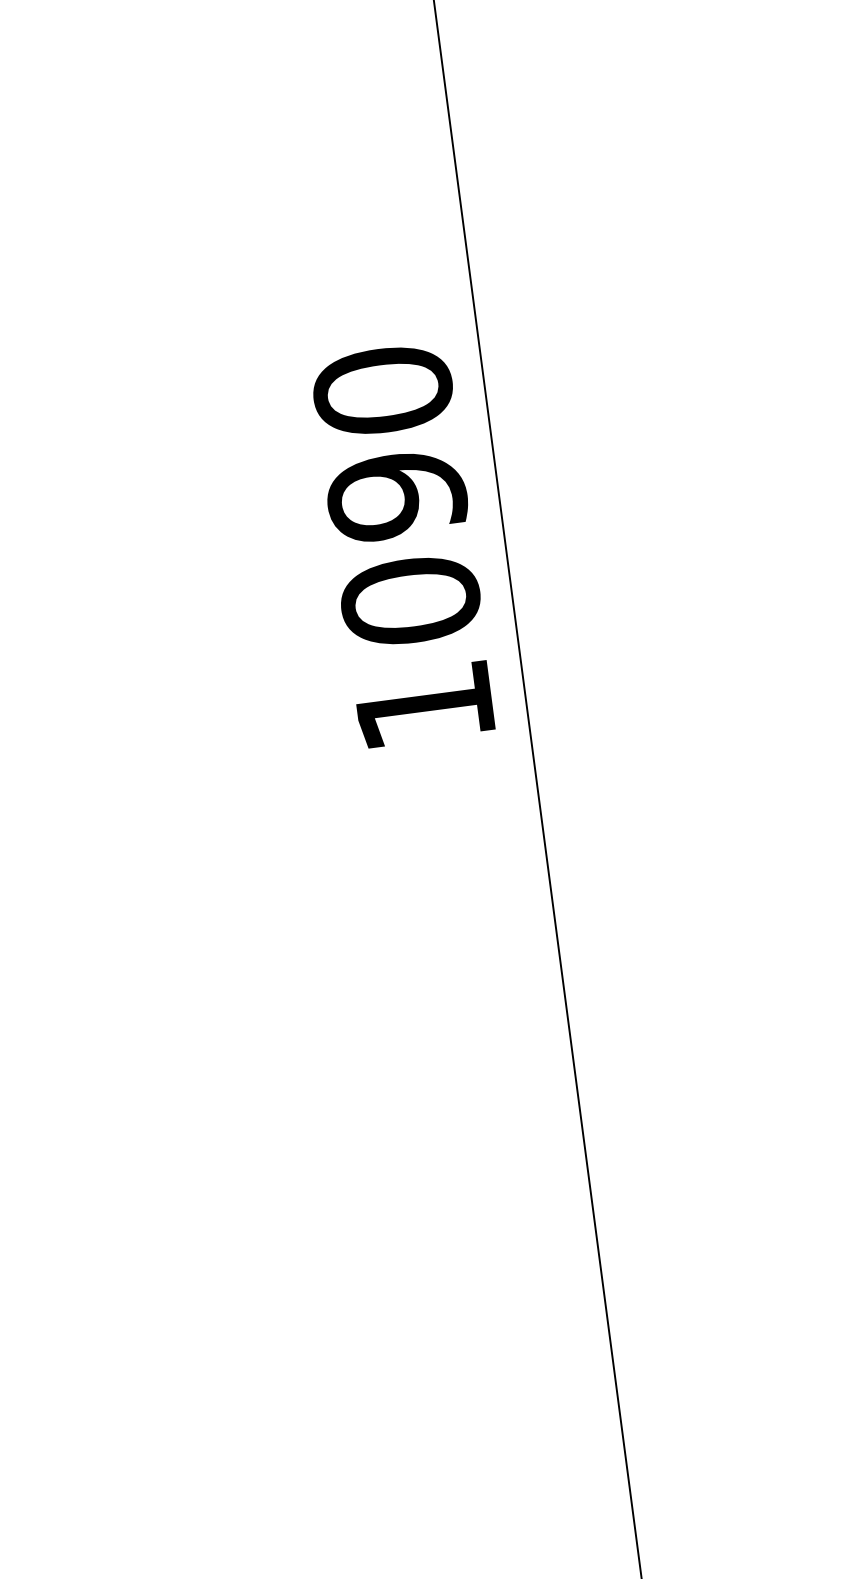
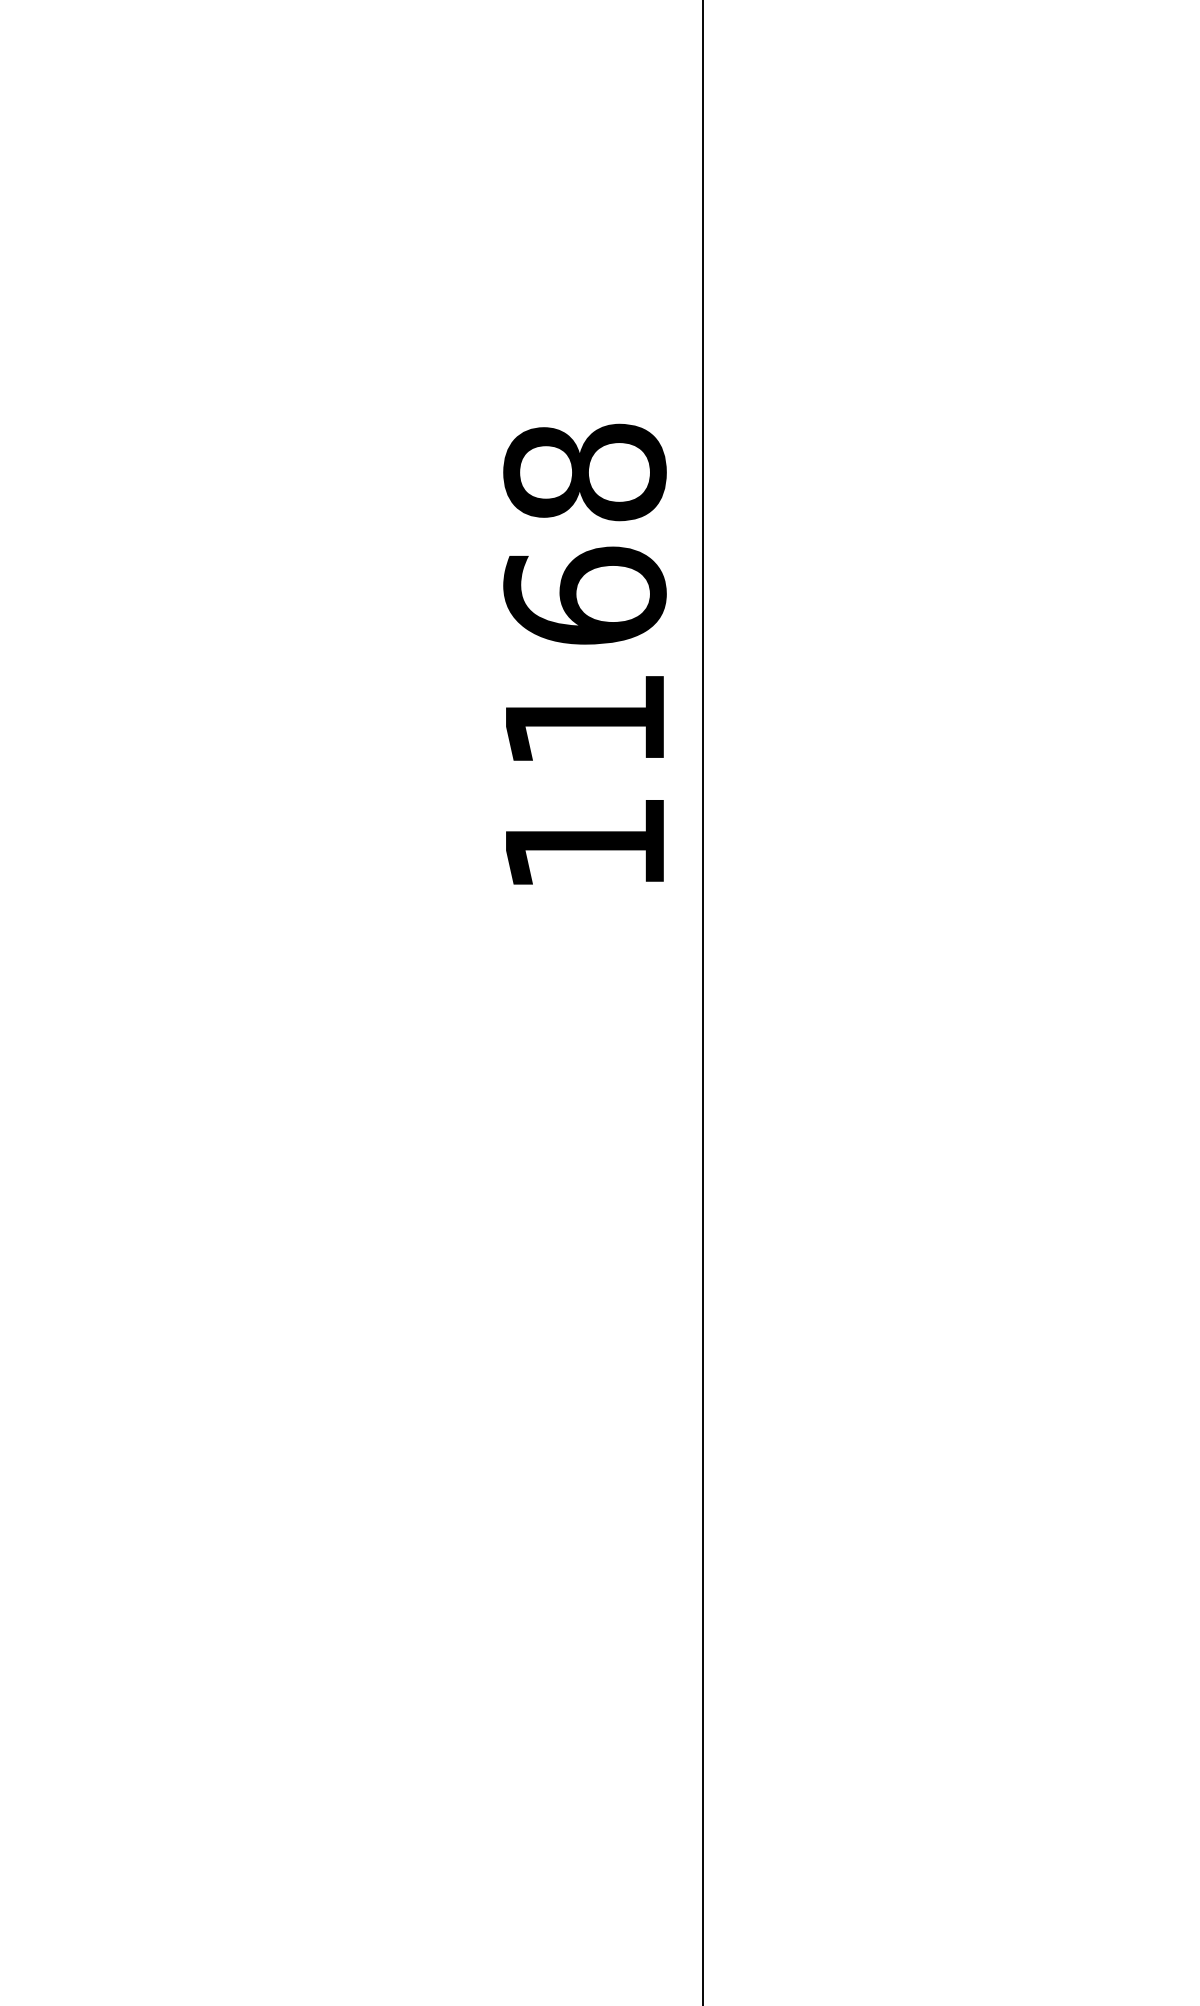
text: (396, 496) -> (584, 596), 1090 -> 1168

